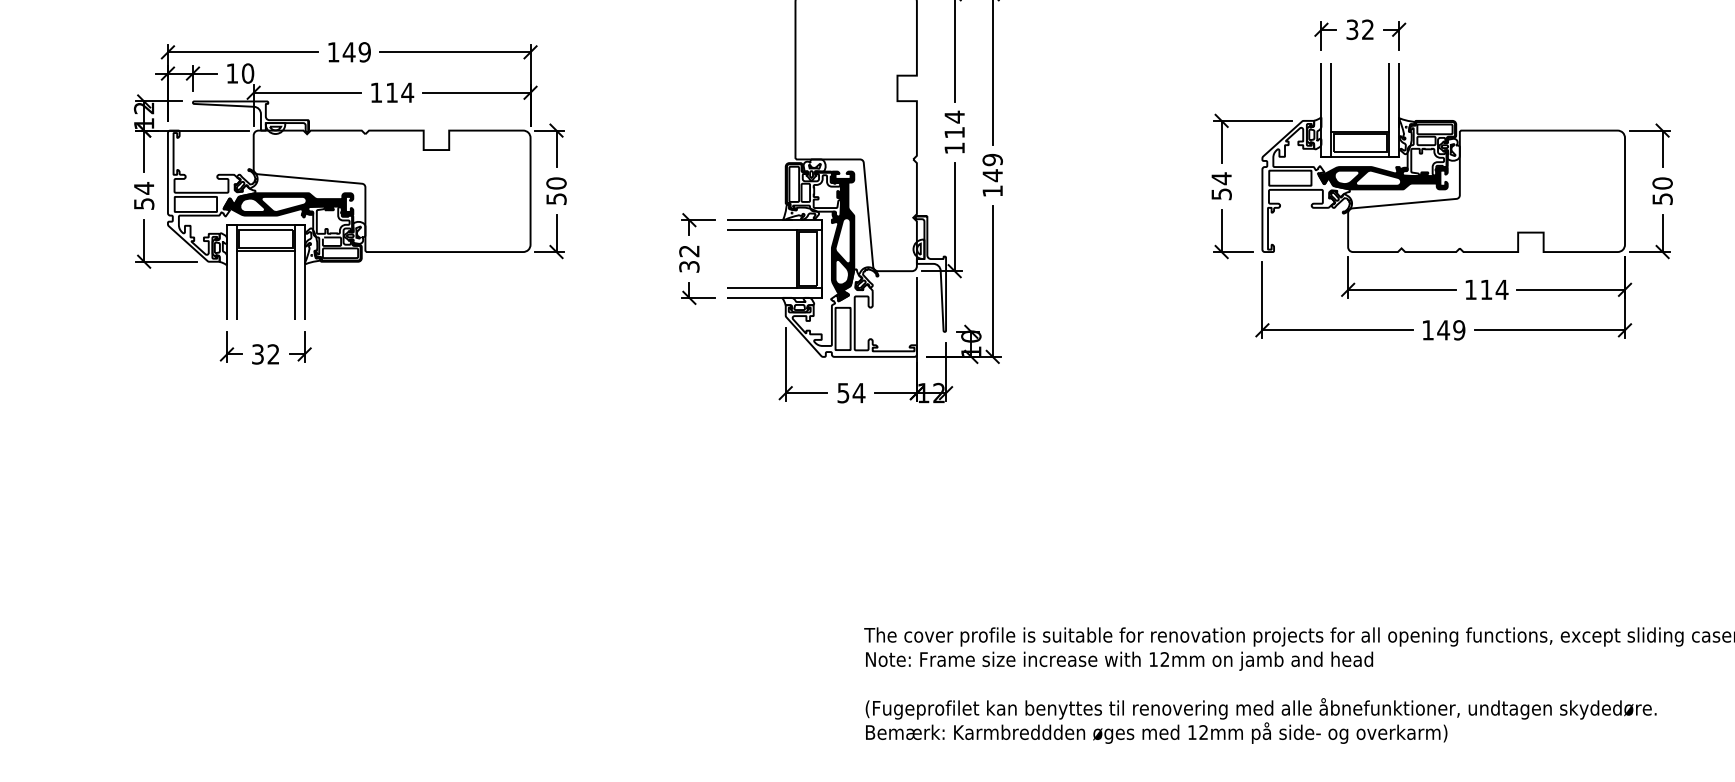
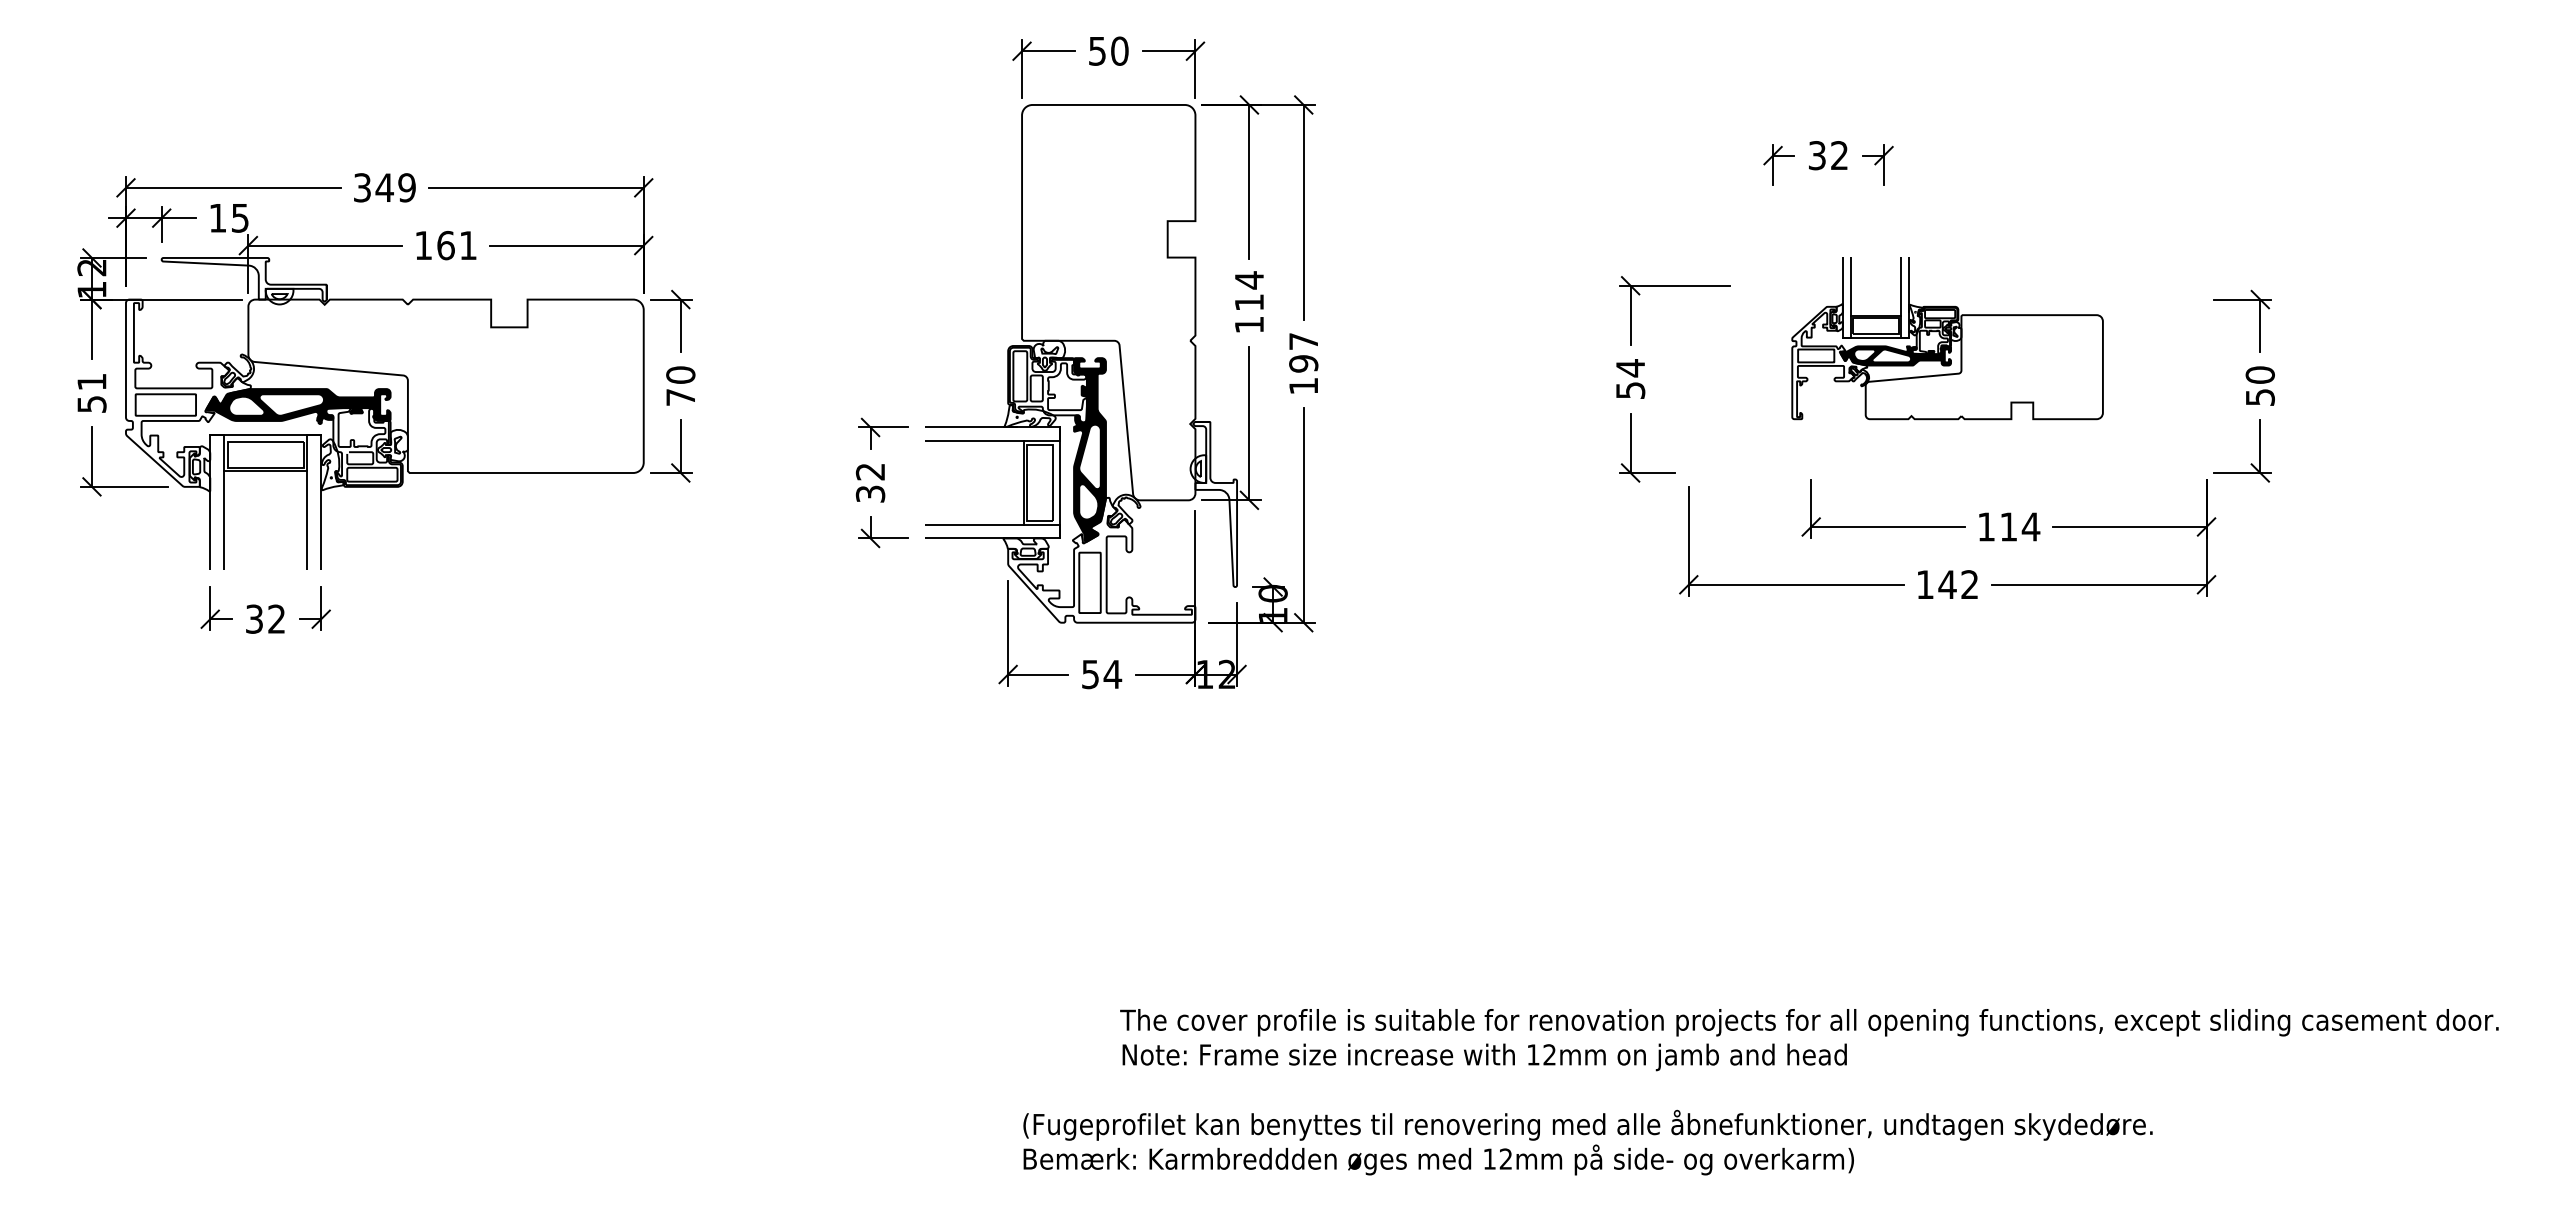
text: (333, 52) -> (362, 187), 149 -> 349
text: (248, 73) -> (240, 217), 10 -> 15
text: (400, 92) -> (457, 245), 114 -> 161
part: (1443, 157) -> (1947, 338), size x0.6
text: (992, 167) -> (1303, 352), 149 -> 197
text: (143, 187) -> (91, 381), 54 -> 51
text: (556, 199) -> (680, 397), 50 -> 70
text: (1458, 330) -> (1969, 584), 149 -> 142
text: (1260, 720) -> (1587, 1142), moved

